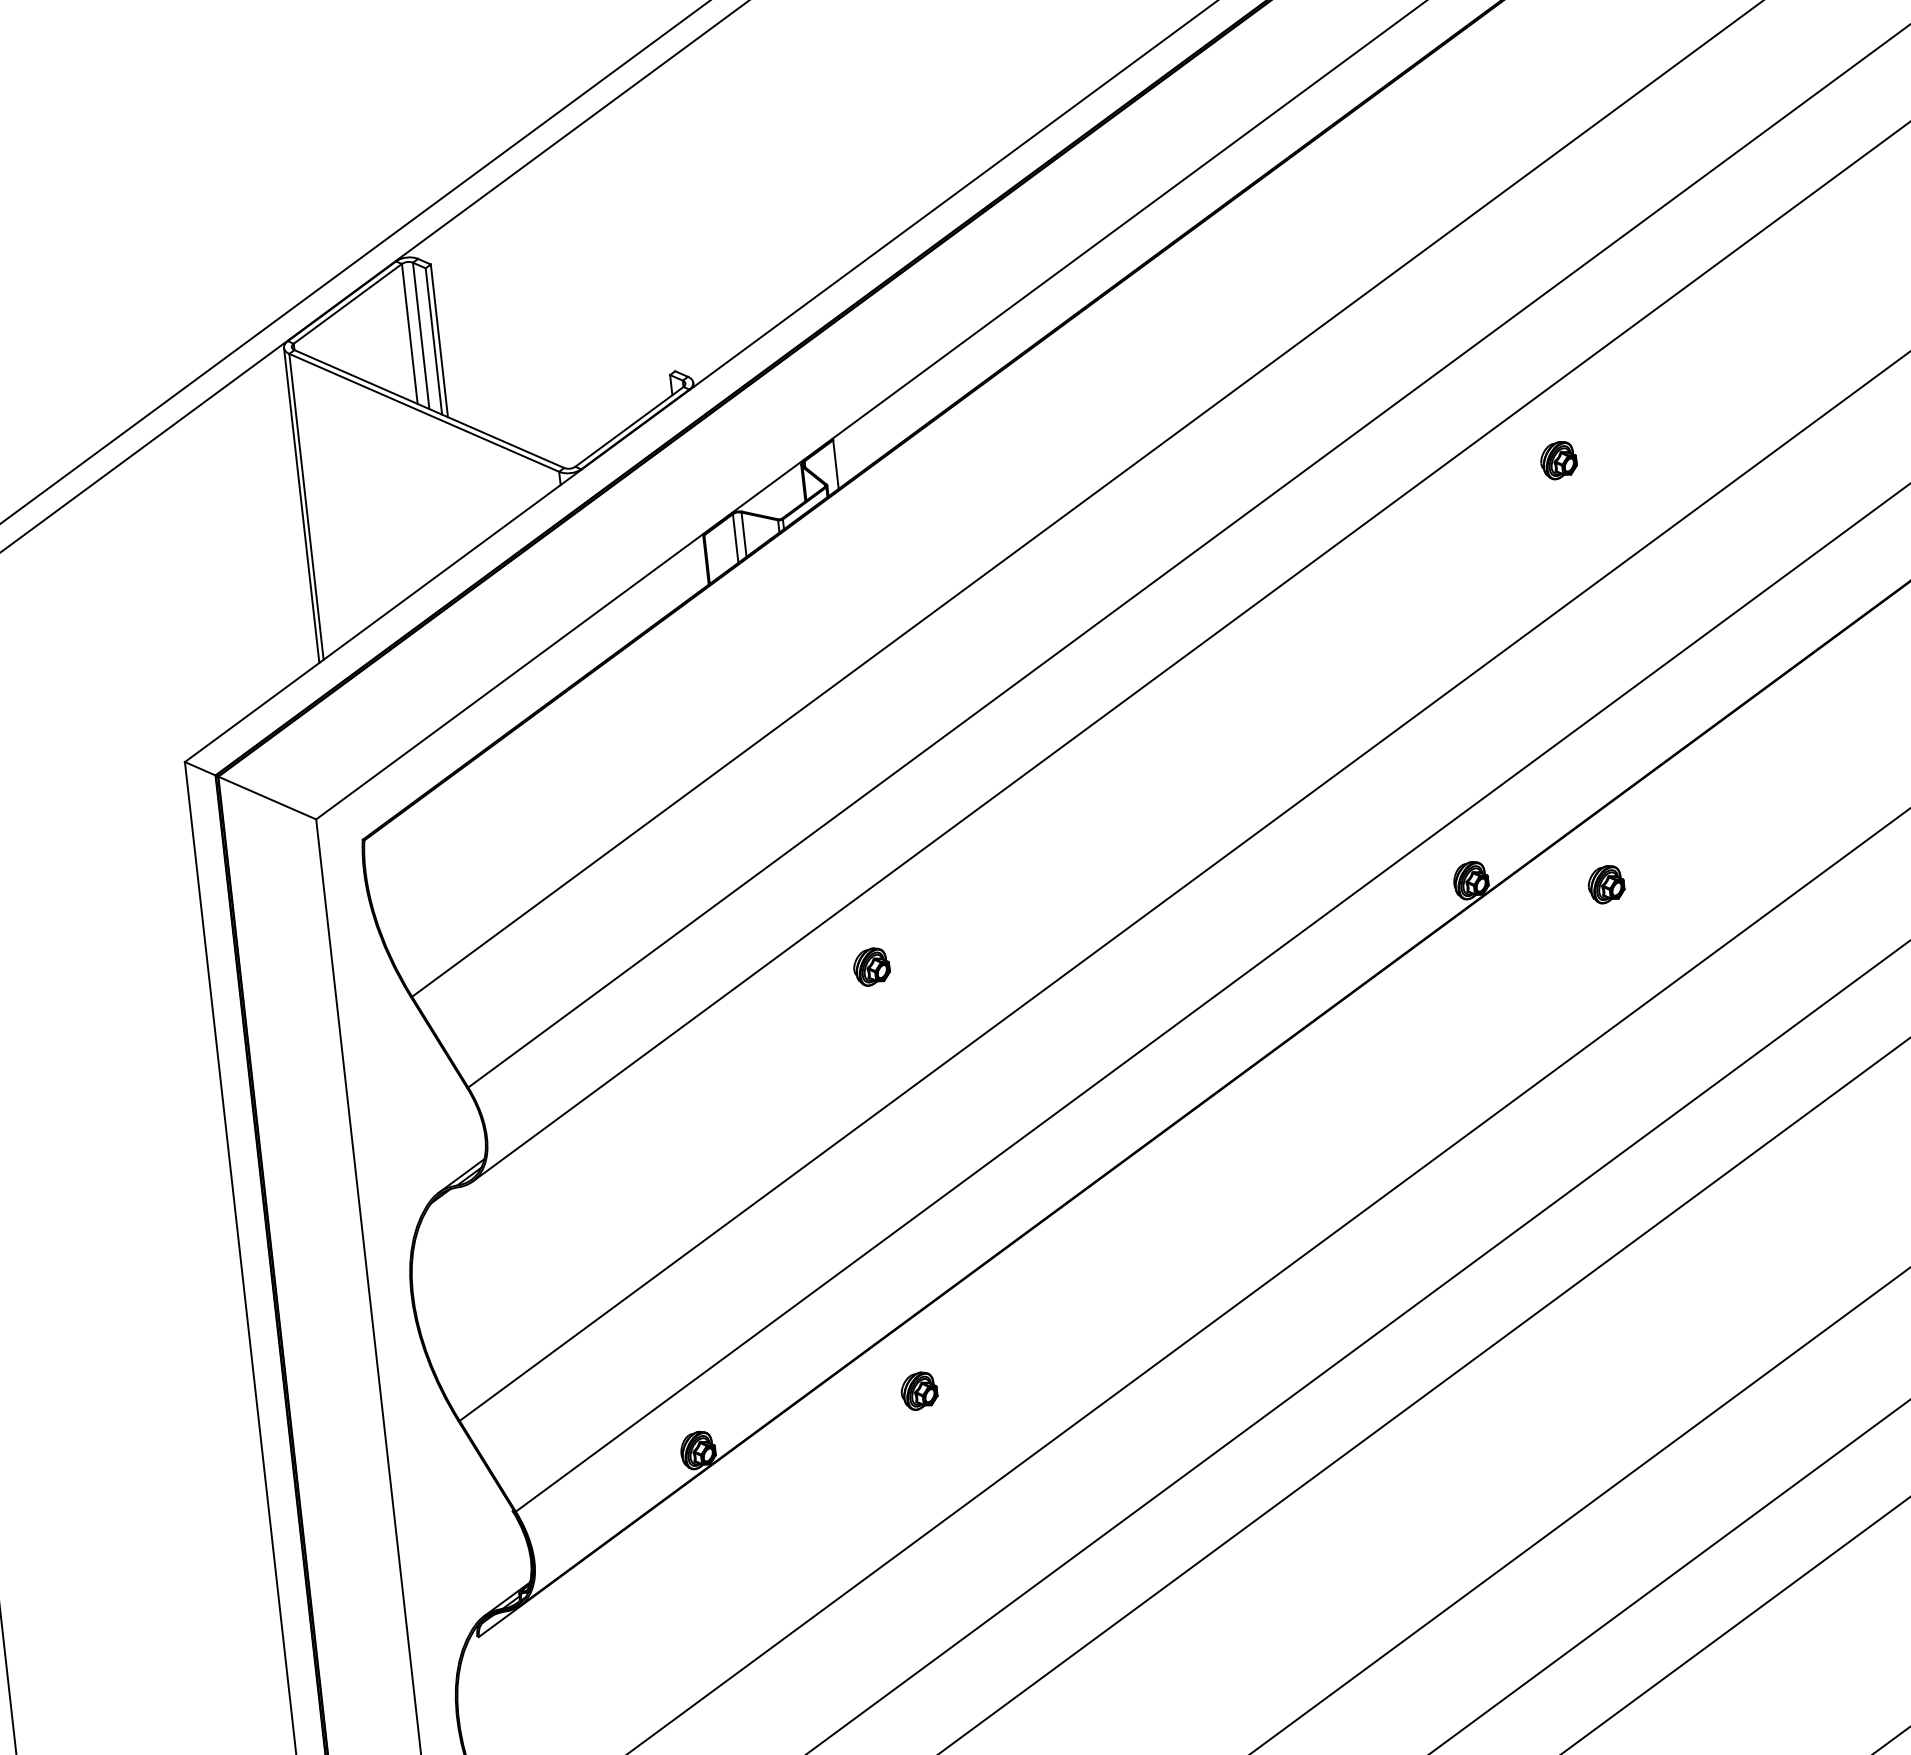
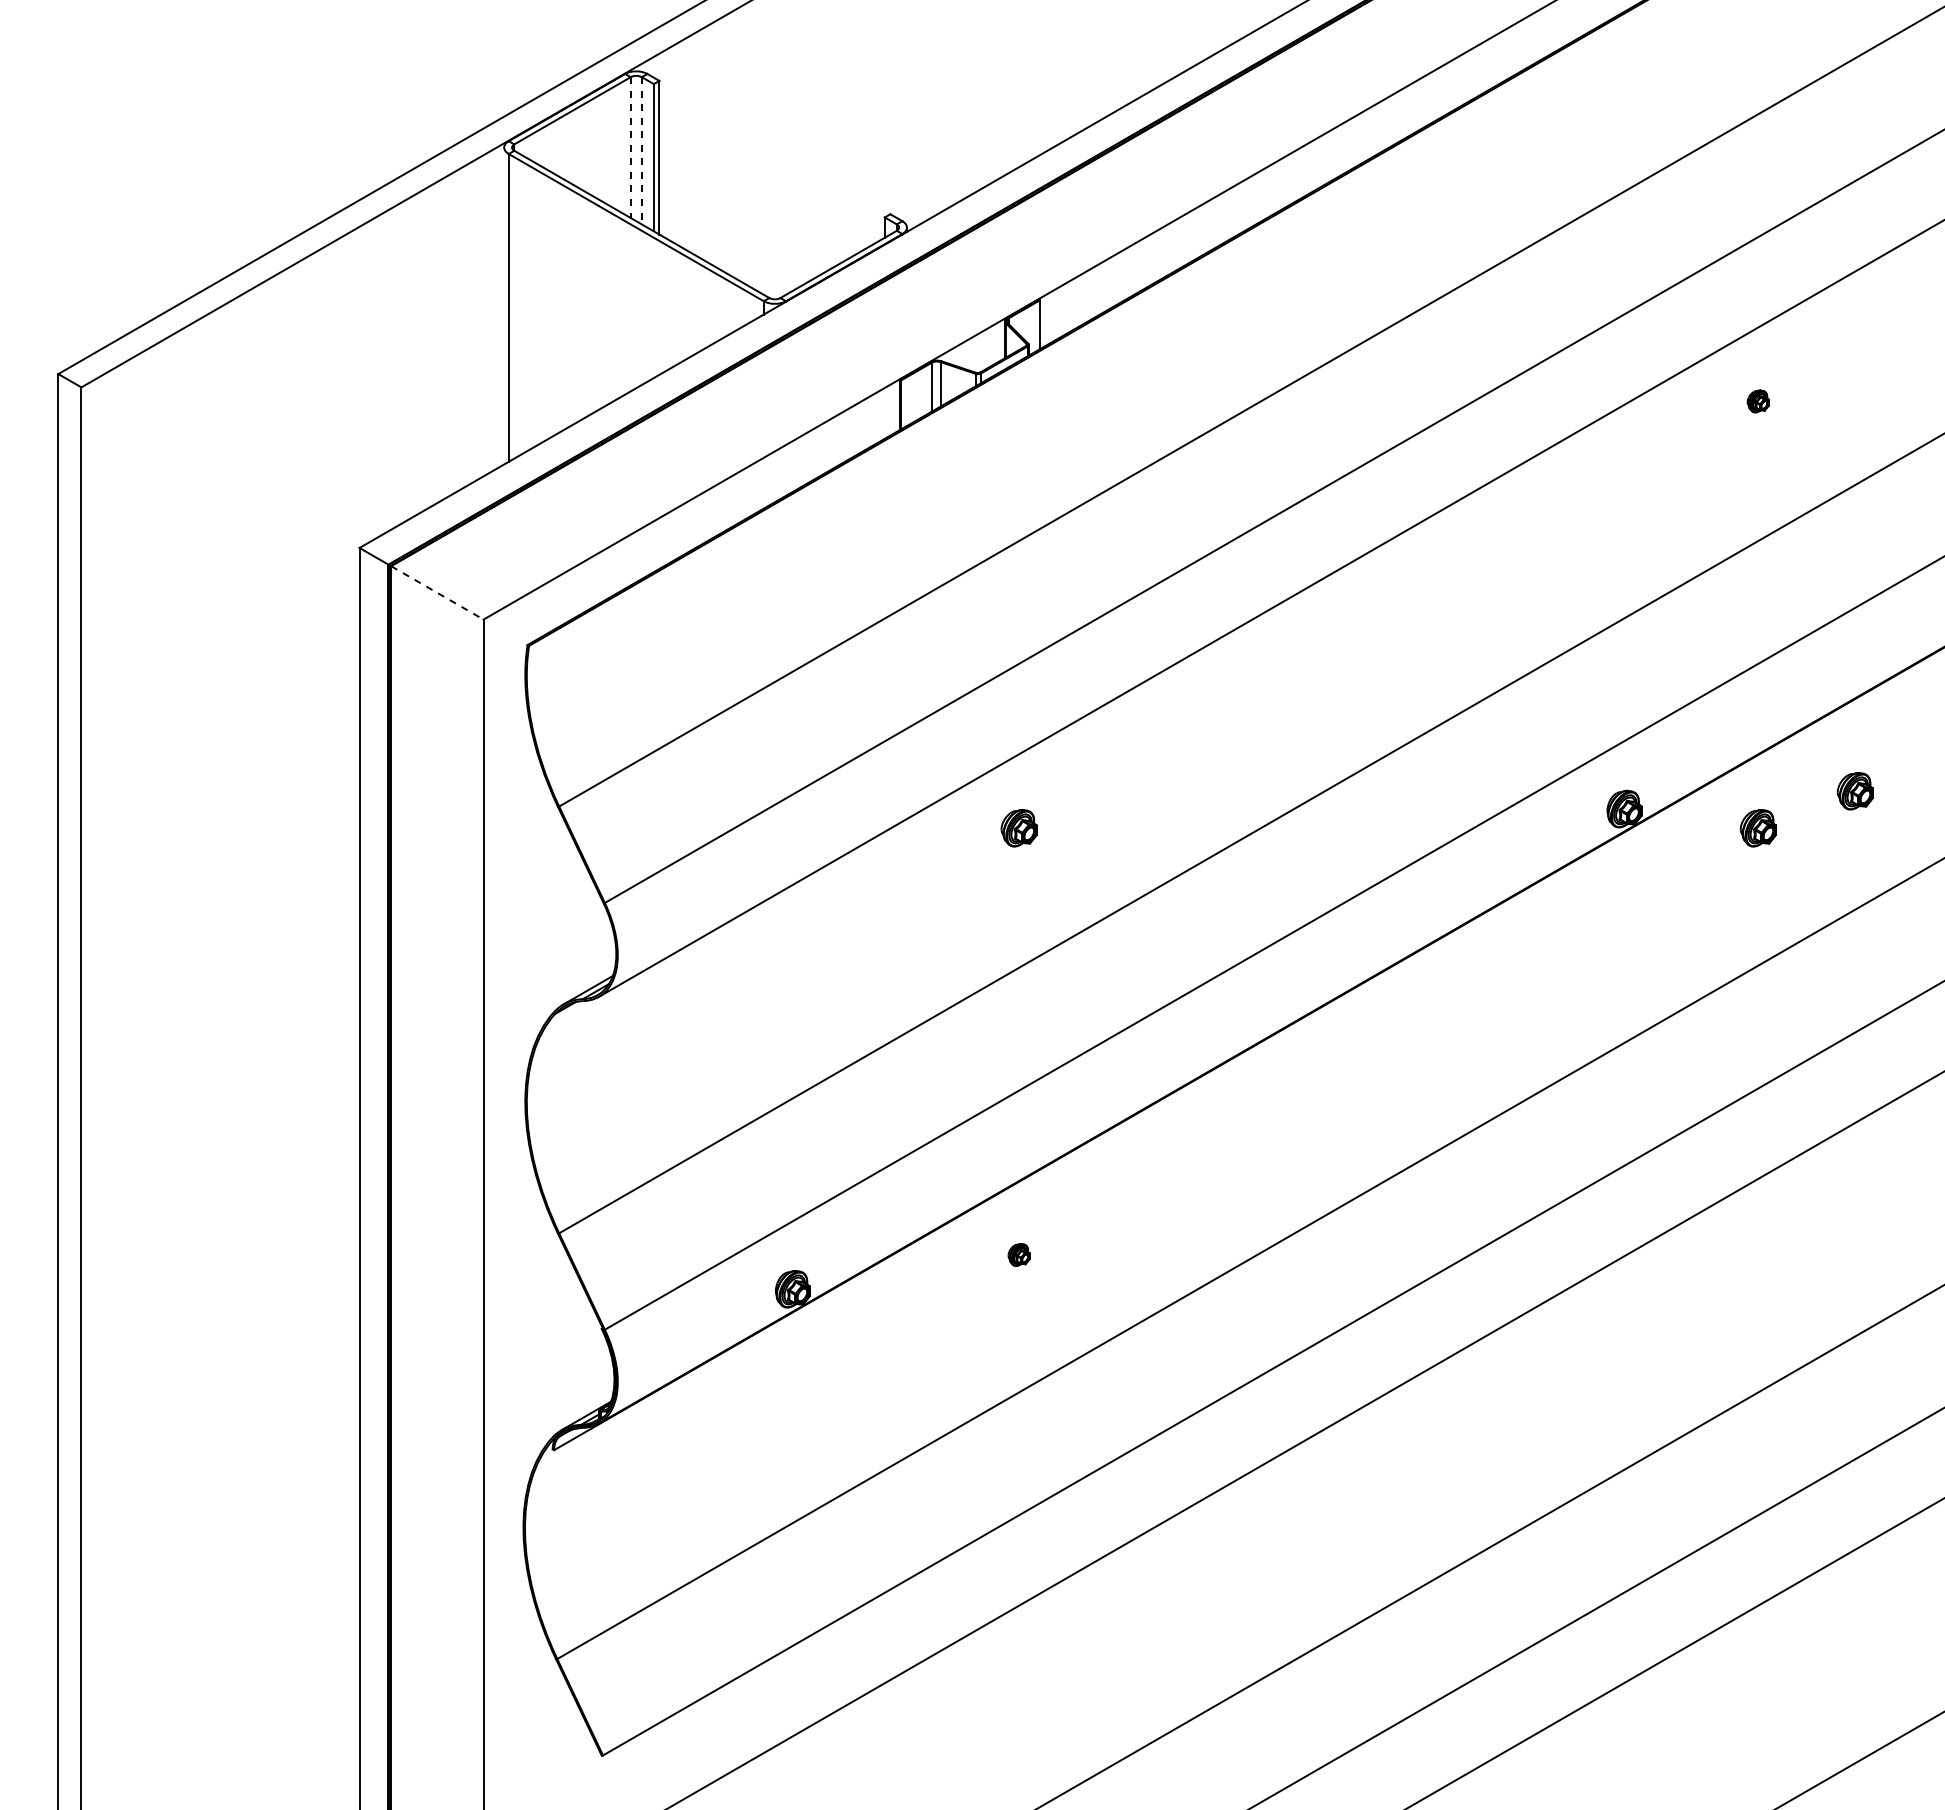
line: (409, 334) -> (630, 148), solid -> dashed
line: (420, 335) -> (641, 150), solid -> dashed
part: (1557, 460) -> (1757, 401), size x0.6
line: (301, 504) -> (504, 305), removed
line: (267, 798) -> (437, 593), solid -> dashed
part: (1697, 837) -> (1854, 791), added
part: (918, 1390) -> (1018, 1254), size x0.6

